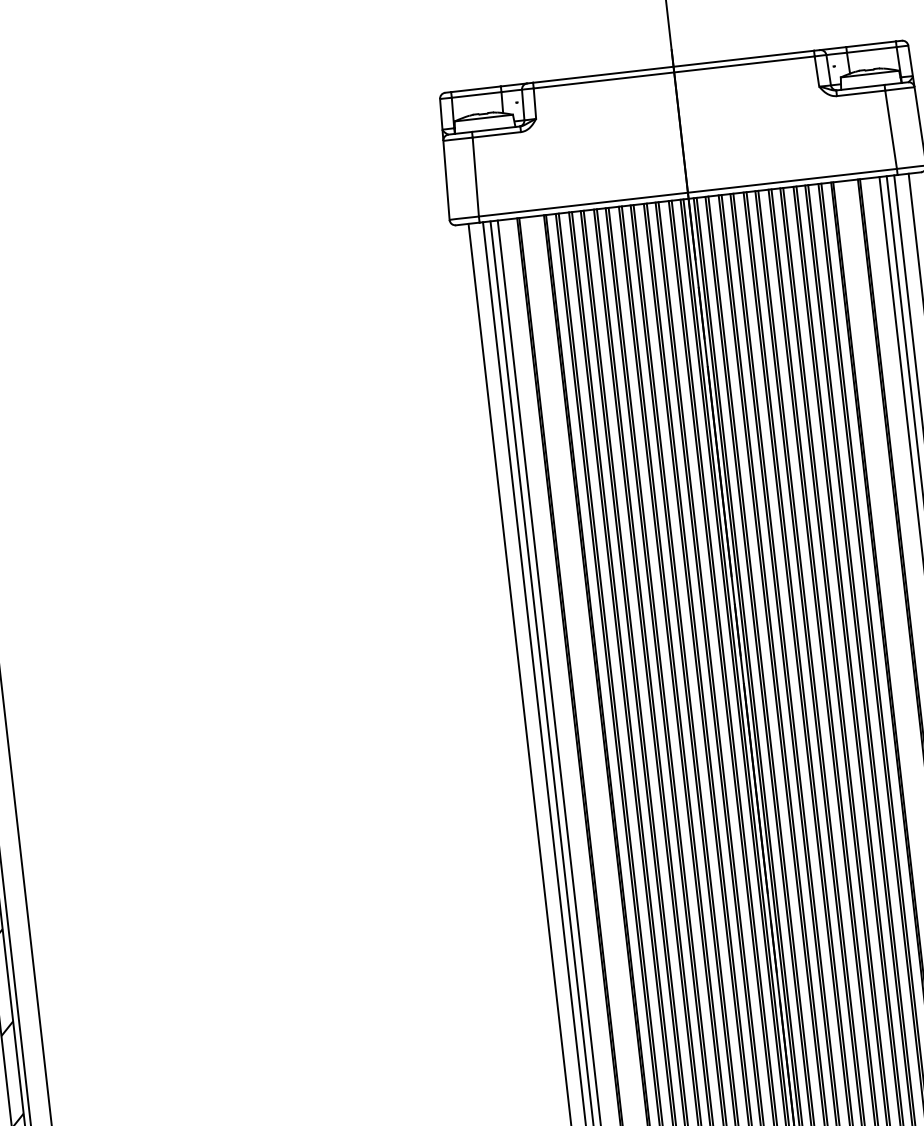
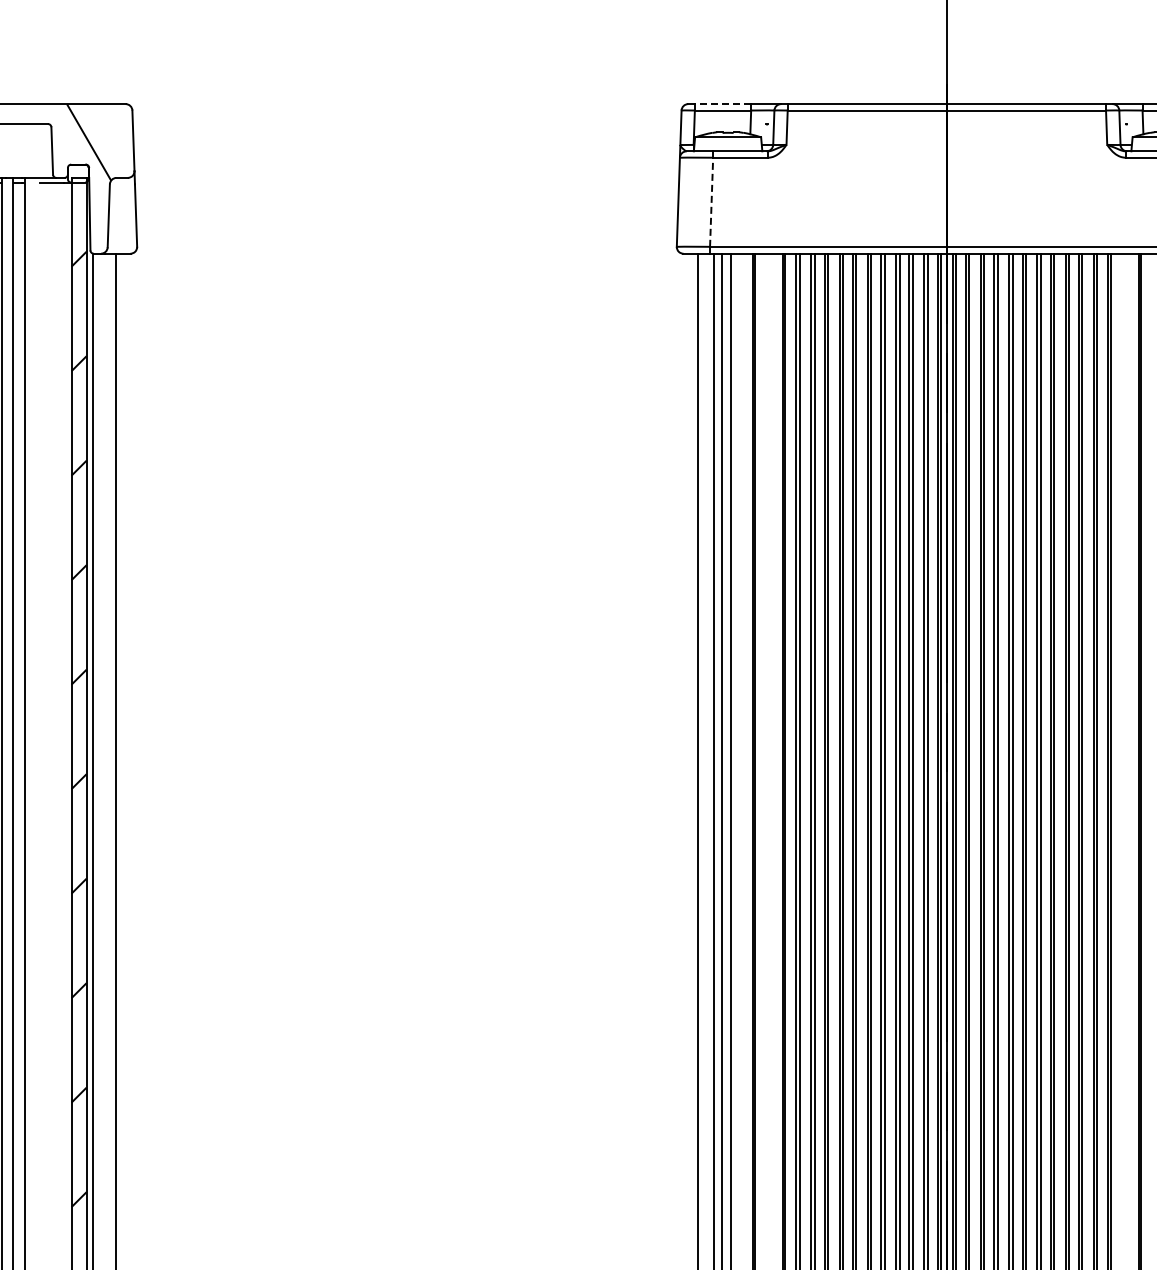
line: (475, 89) -> (722, 104), solid -> dashed
line: (475, 177) -> (711, 202), solid -> dashed

